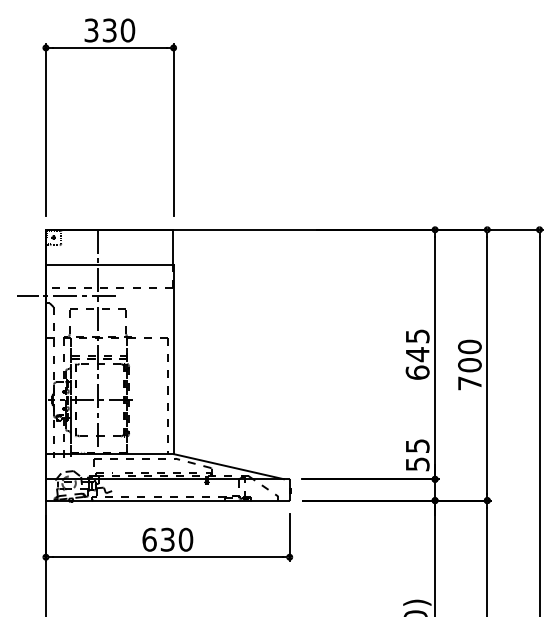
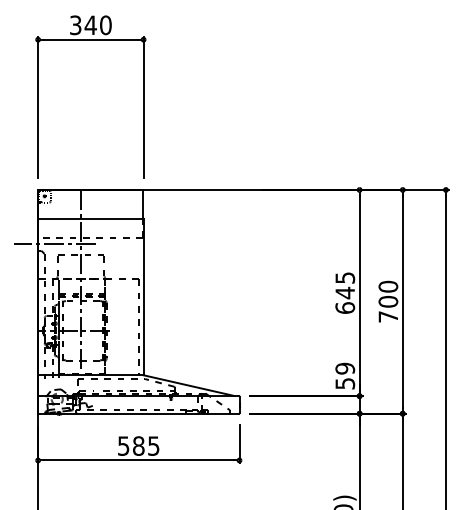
text: (109, 30) -> (90, 25), 330 -> 340
text: (417, 446) -> (345, 369), 55 -> 59
text: (167, 539) -> (138, 445), 630 -> 585

